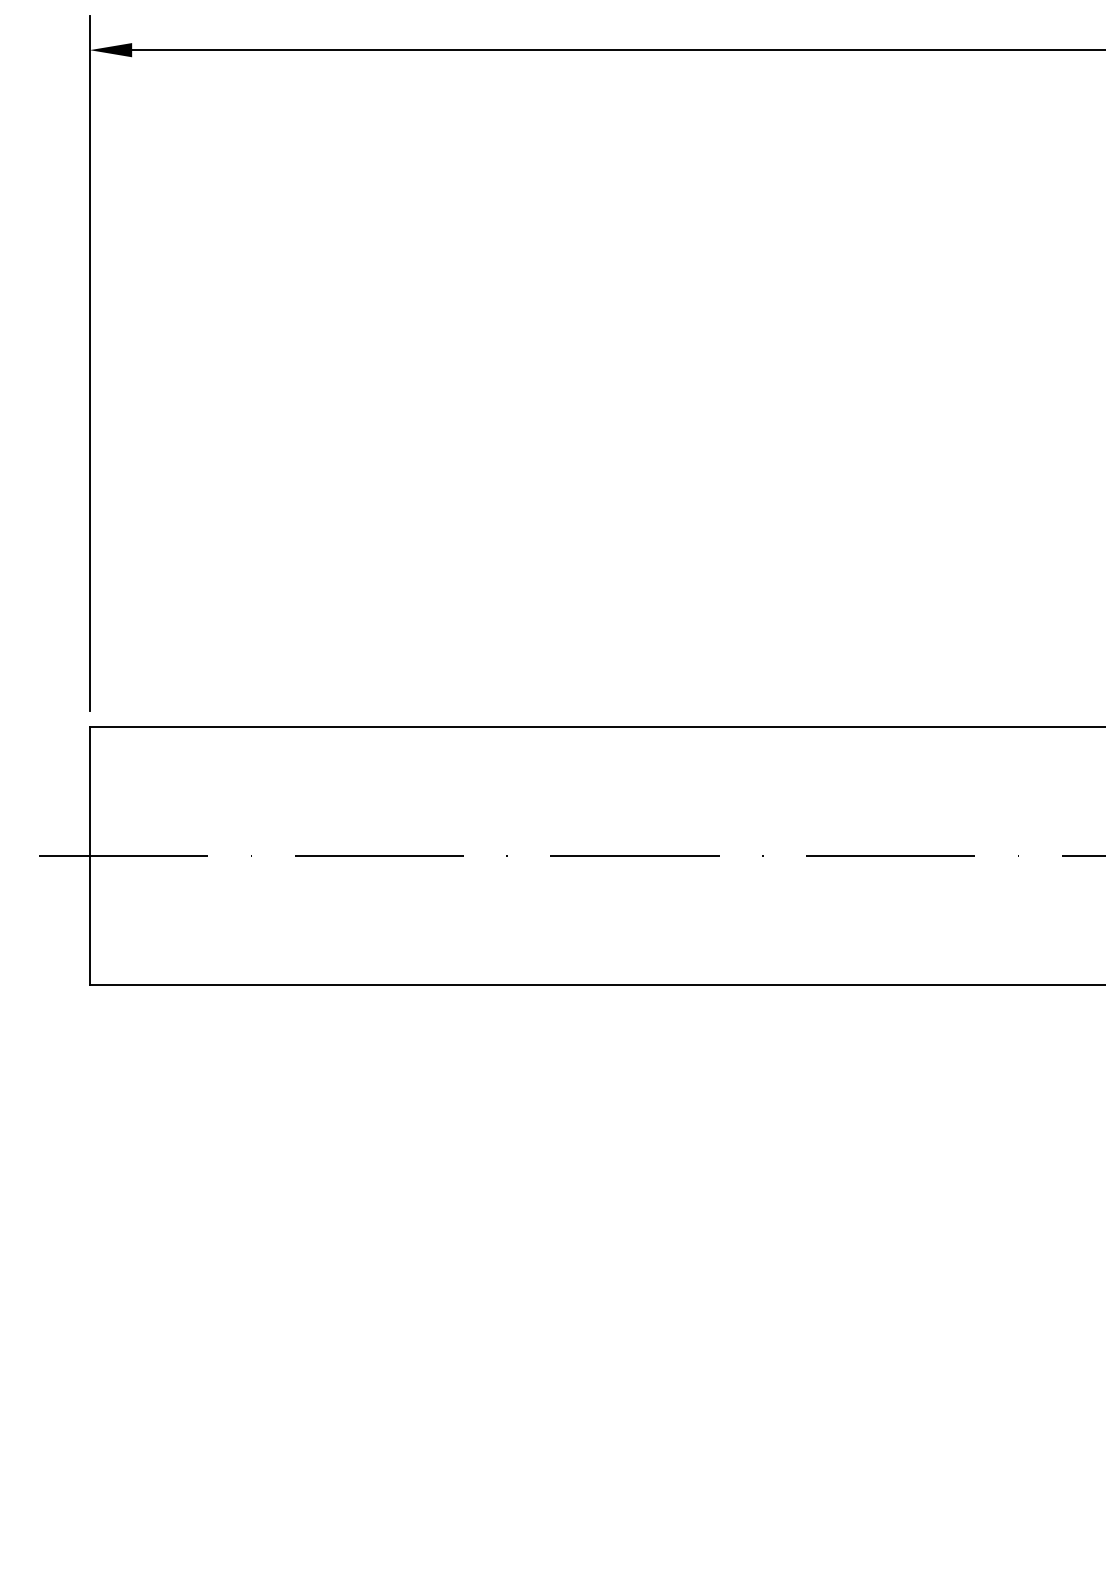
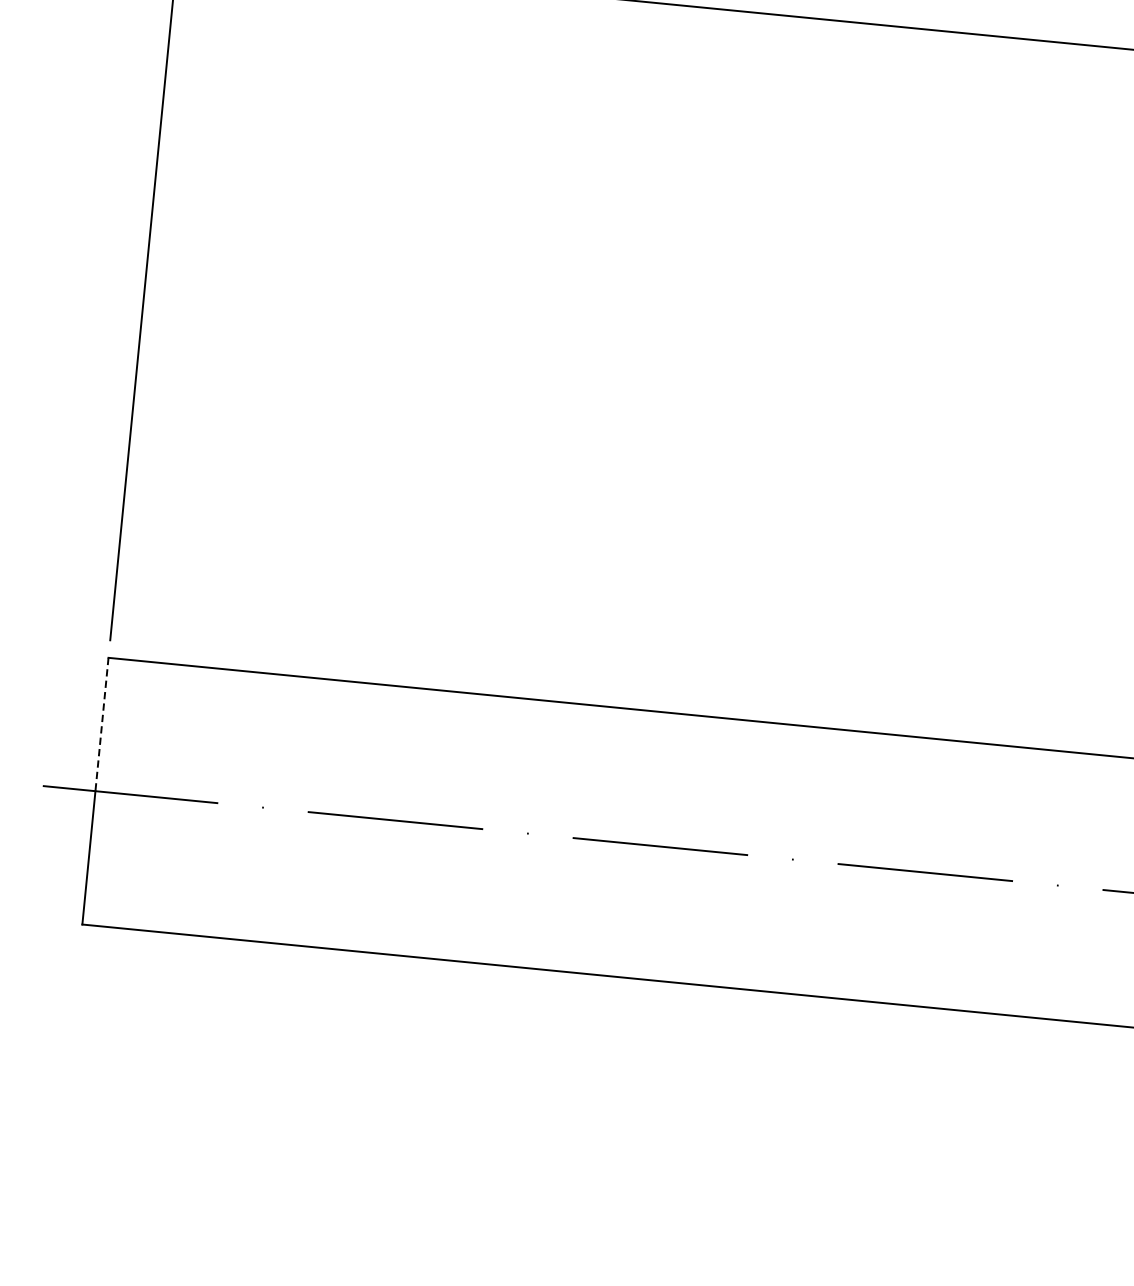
line: (89, 792) -> (101, 725), solid -> dashed

